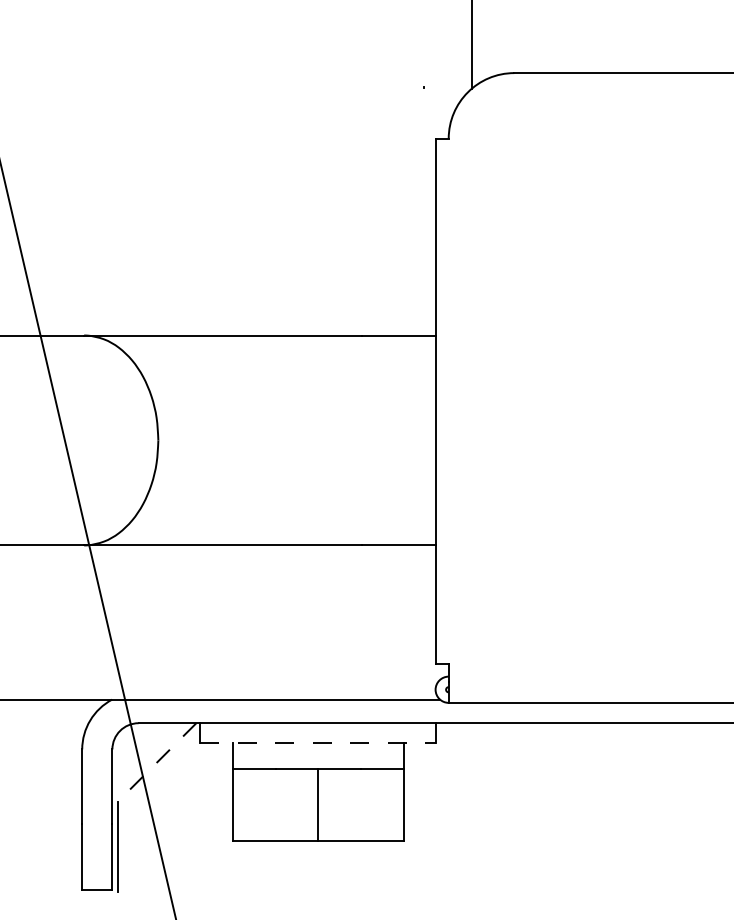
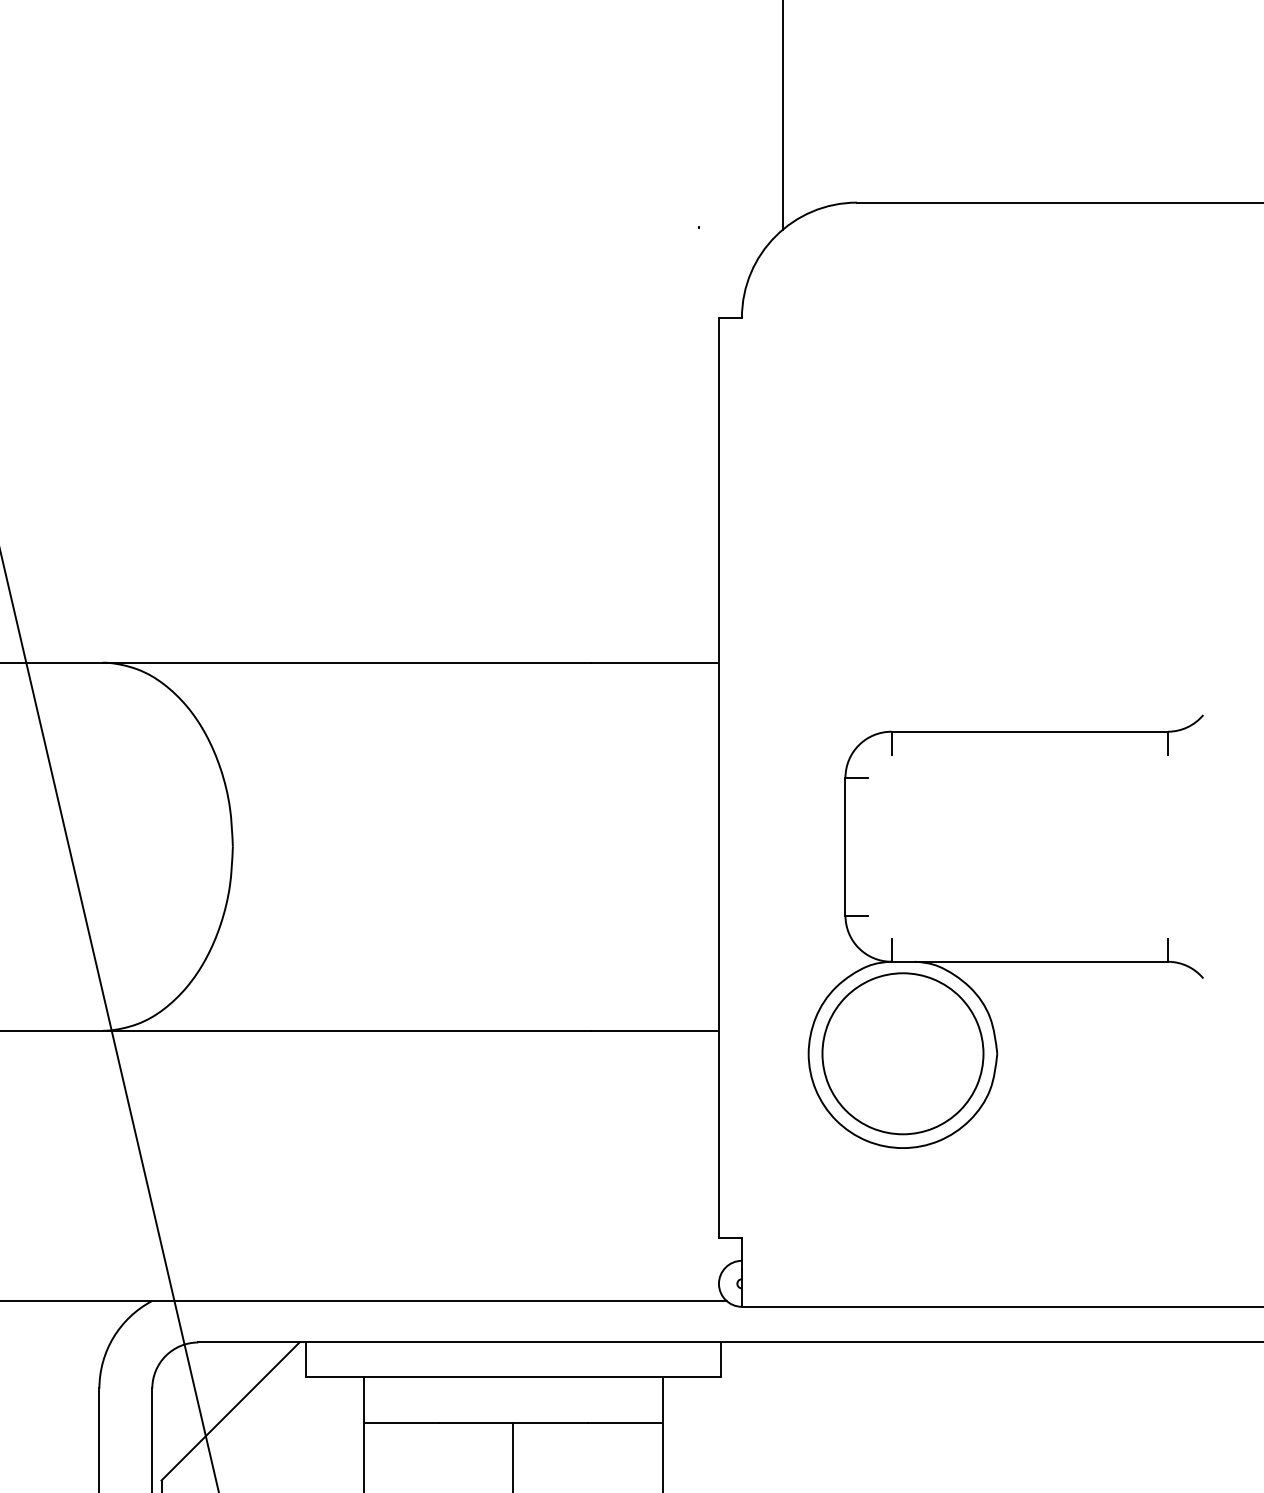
part: (598, 505) -> (1004, 960), added
line: (318, 742) -> (513, 1376), dashed -> solid
line: (157, 762) -> (231, 1411), dashed -> solid

